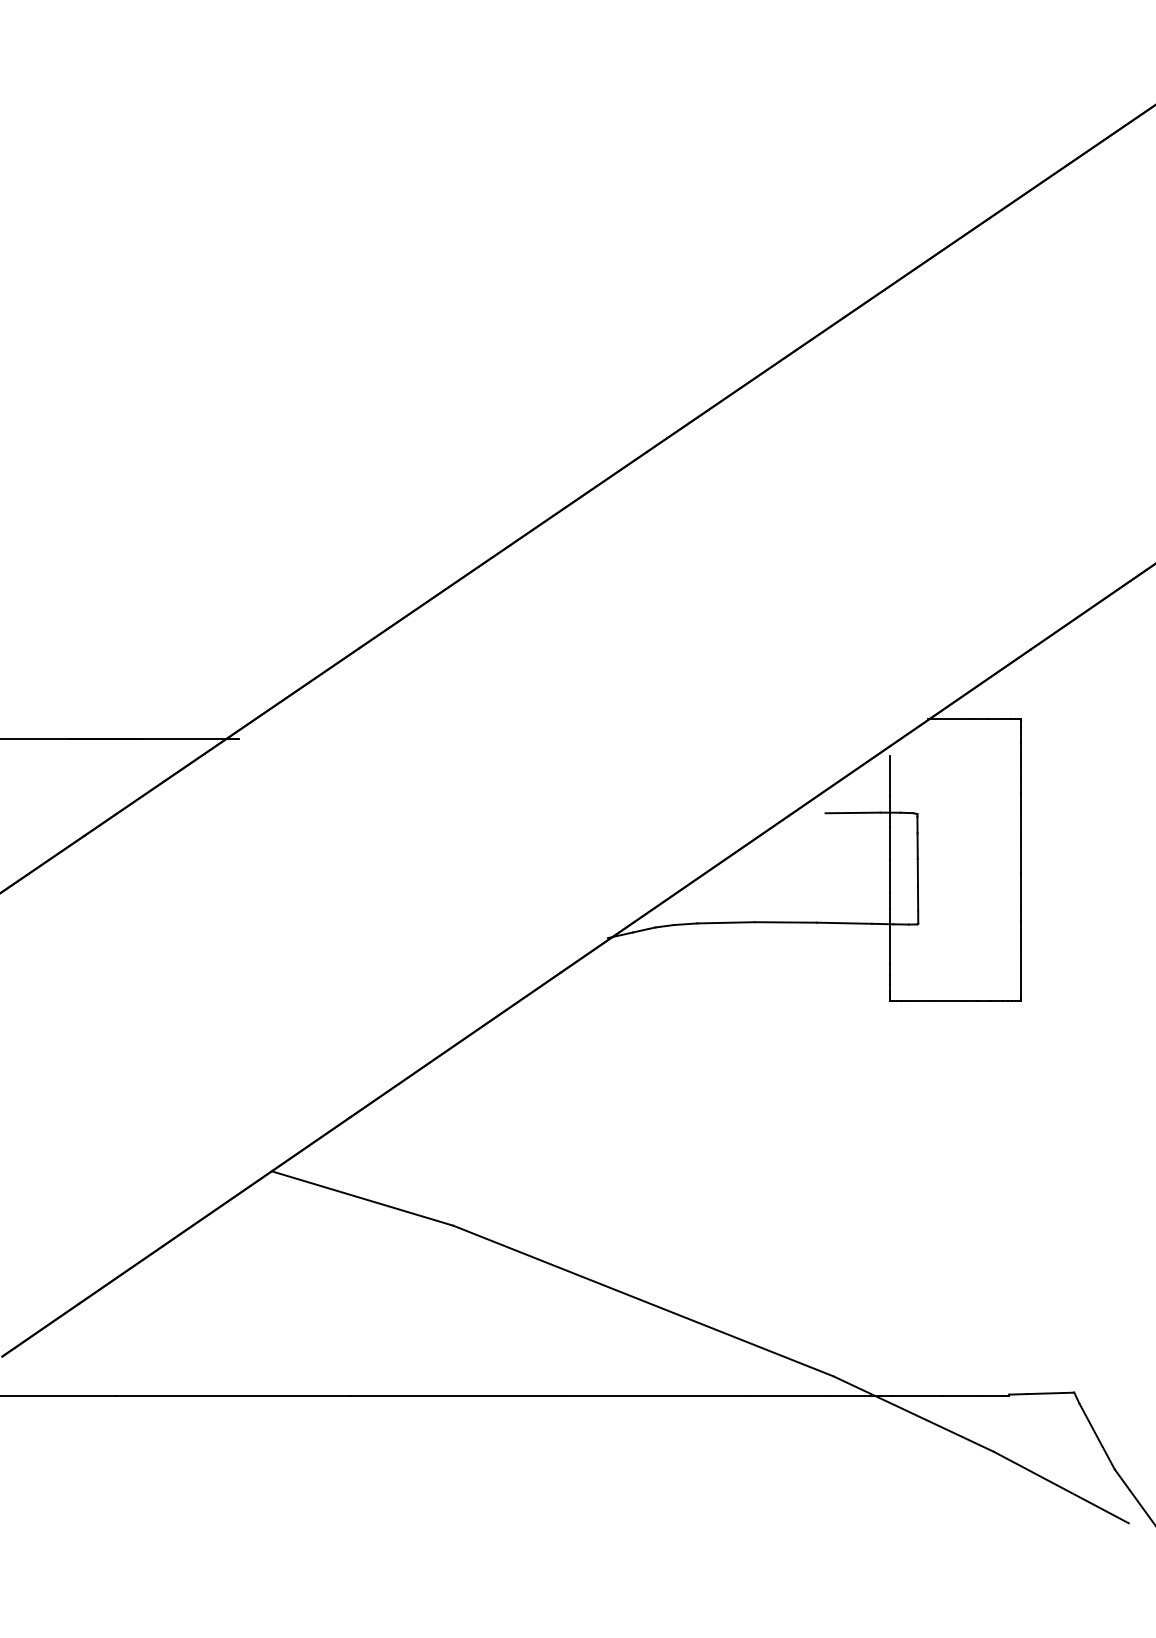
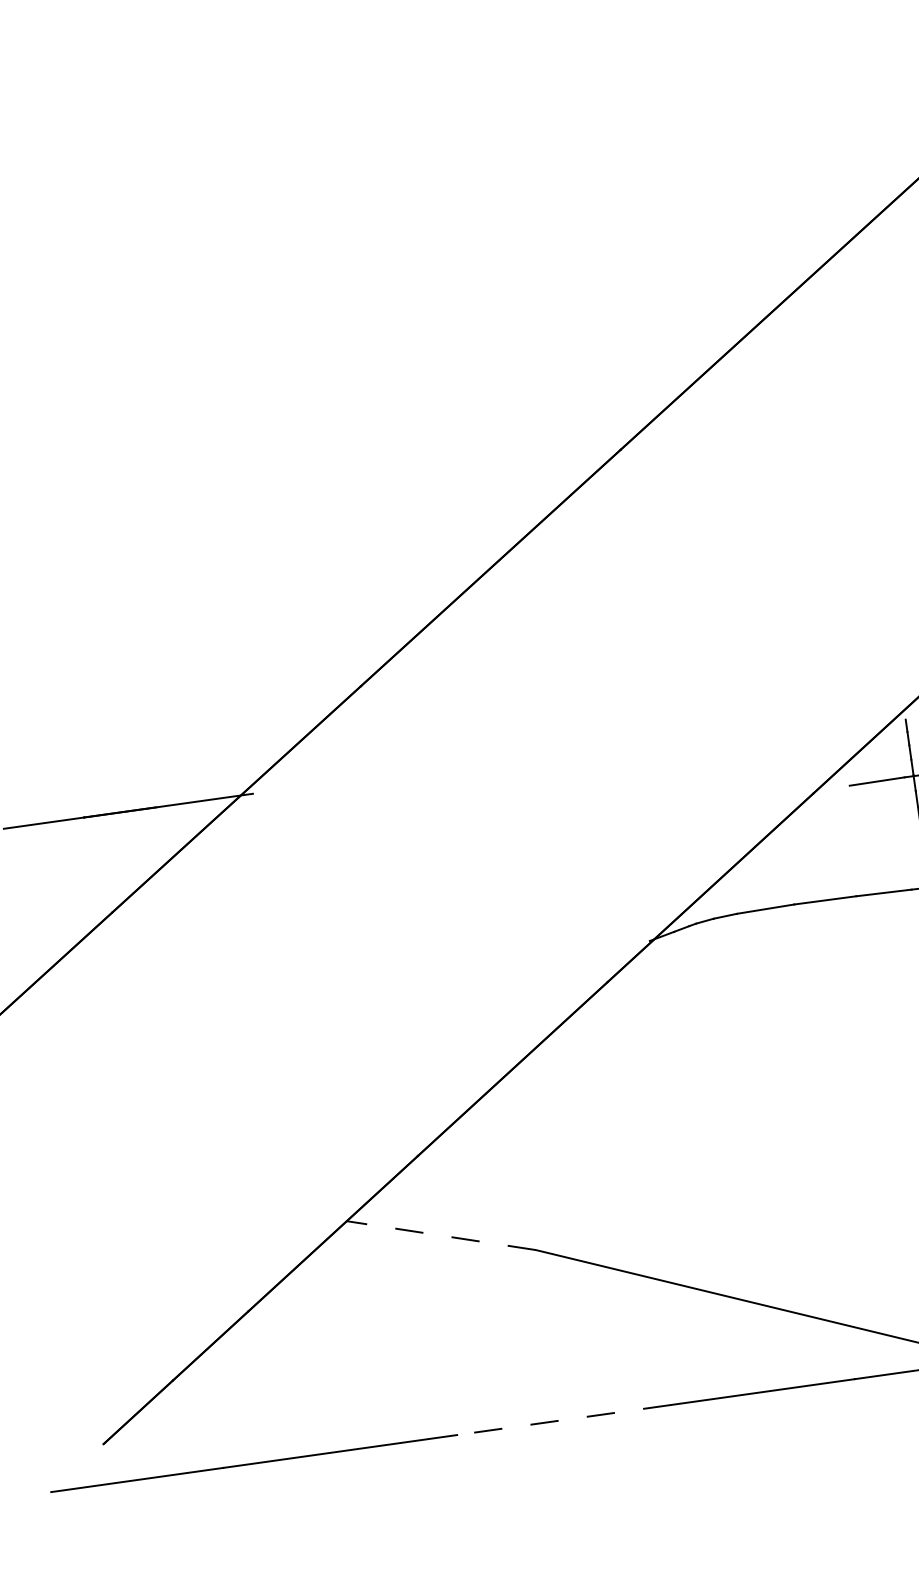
line: (362, 1198) -> (441, 1235), solid -> dashed
line: (457, 1396) -> (563, 1420), solid -> dashed

